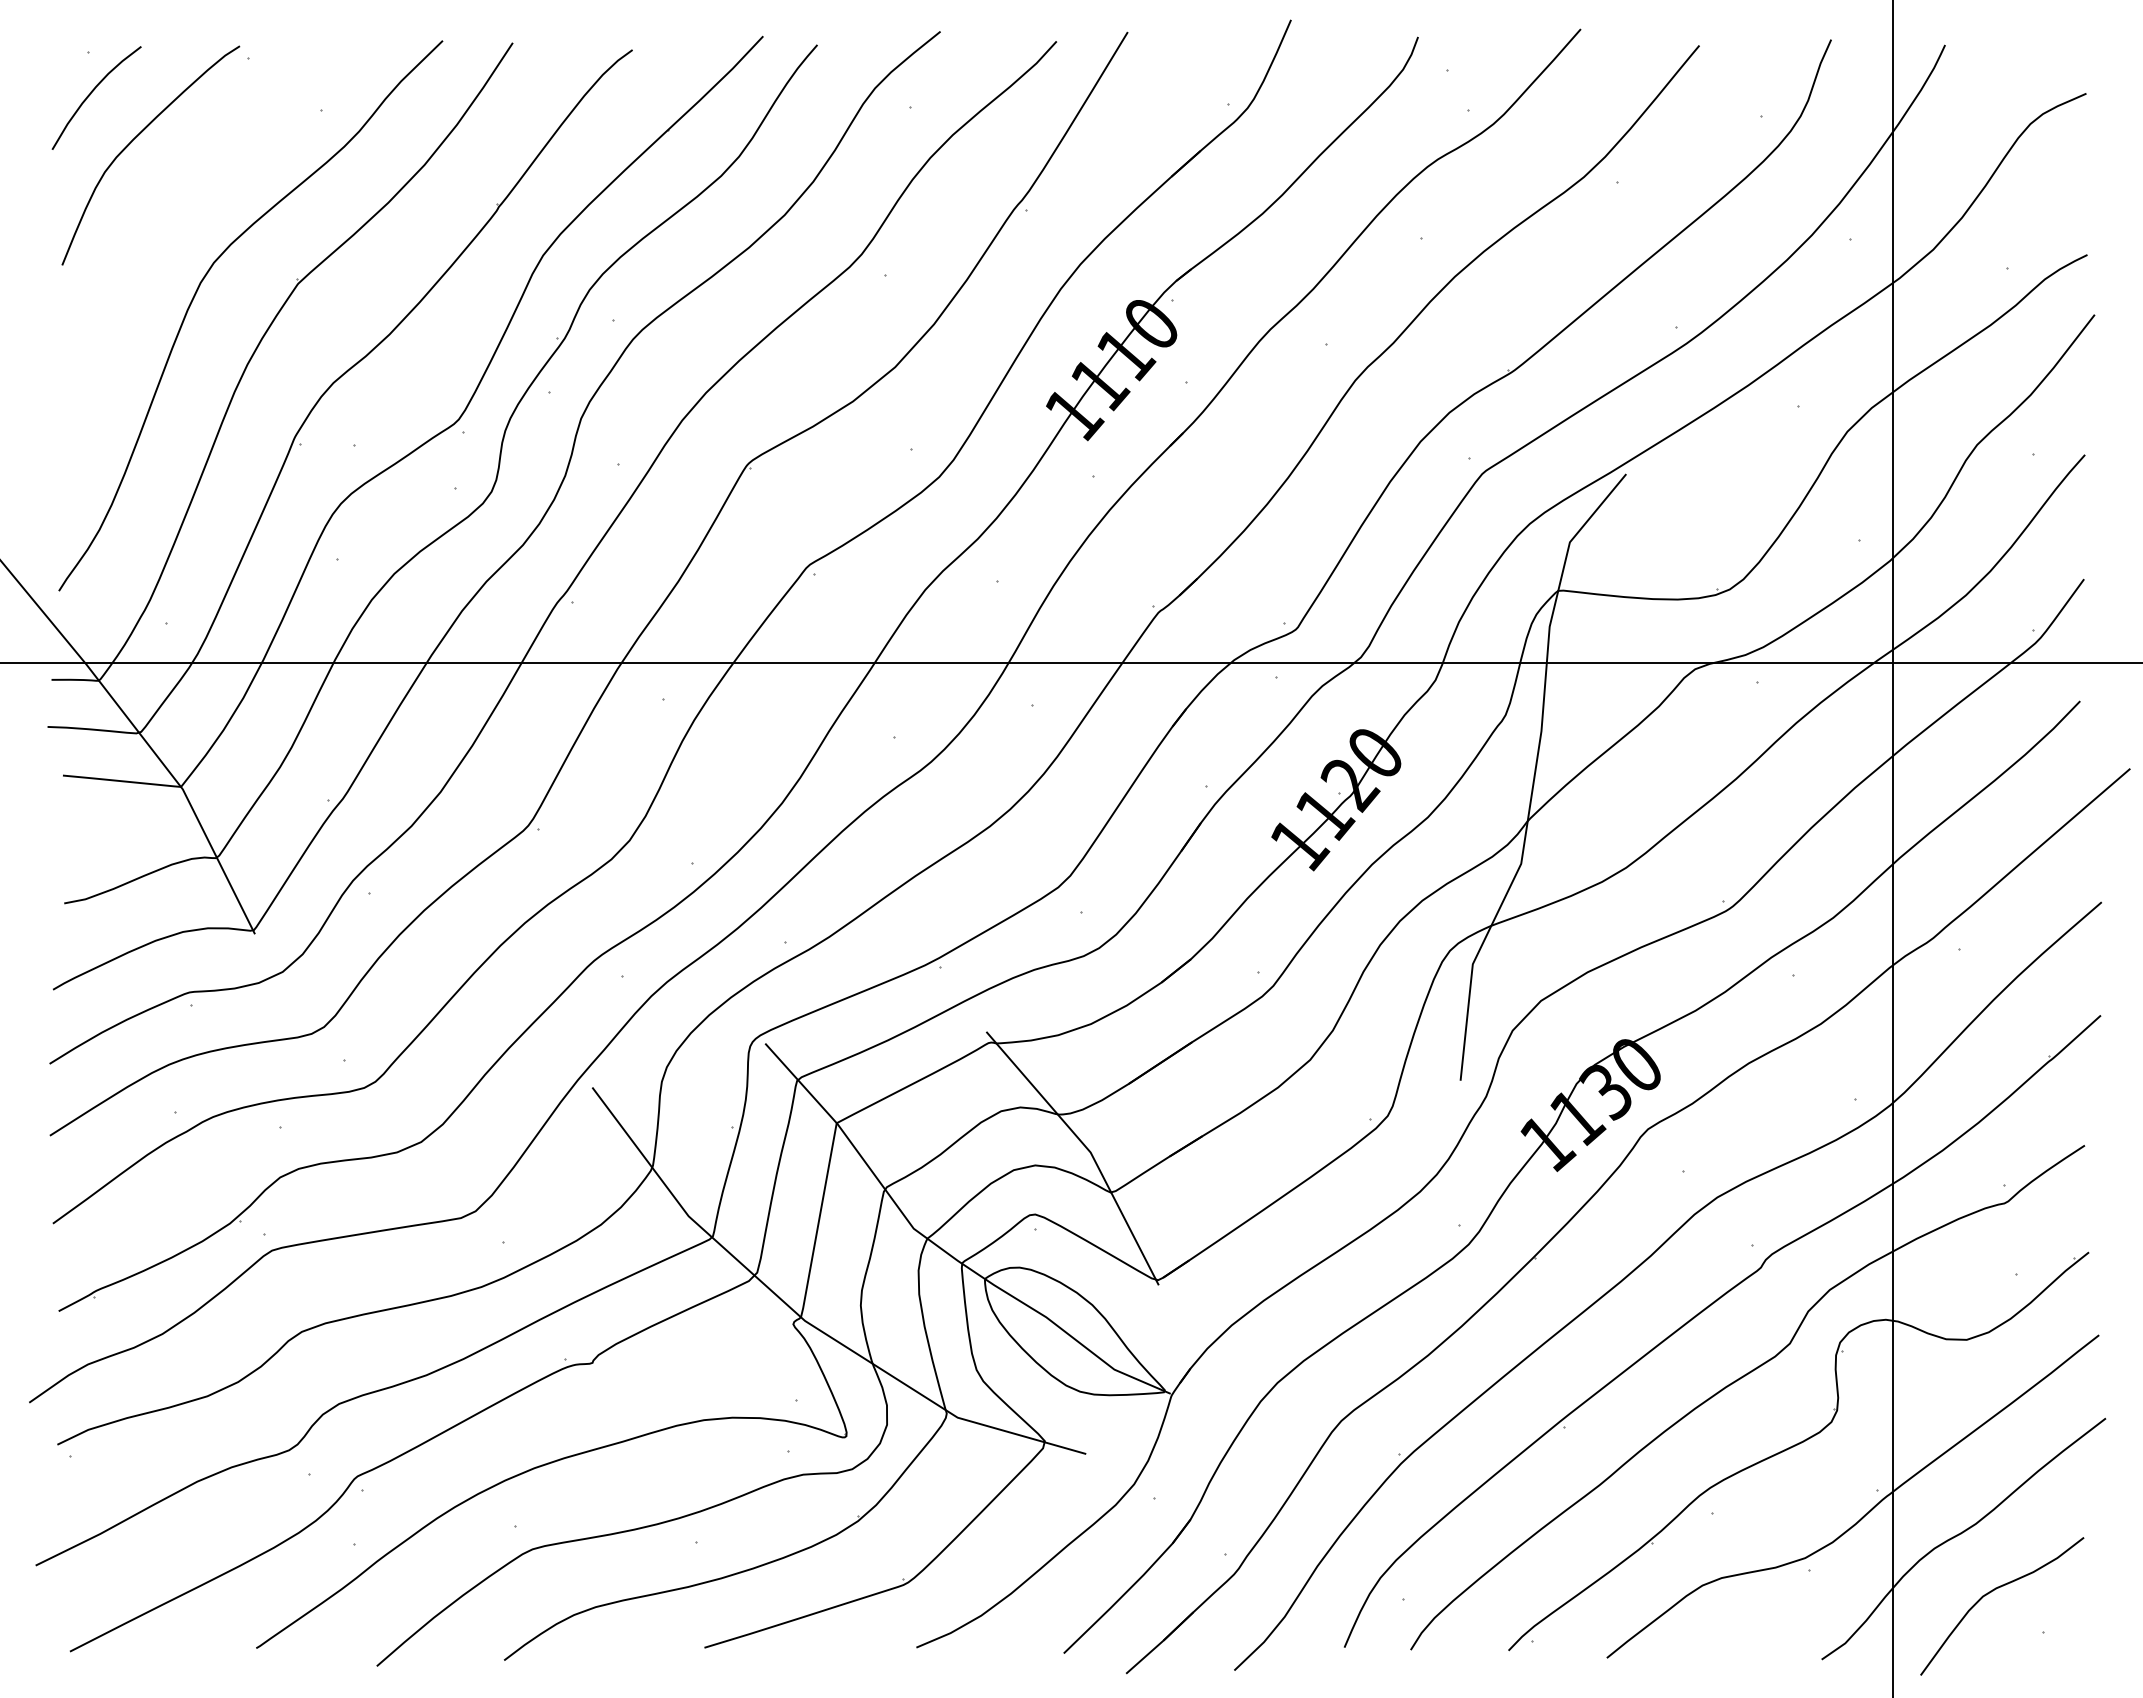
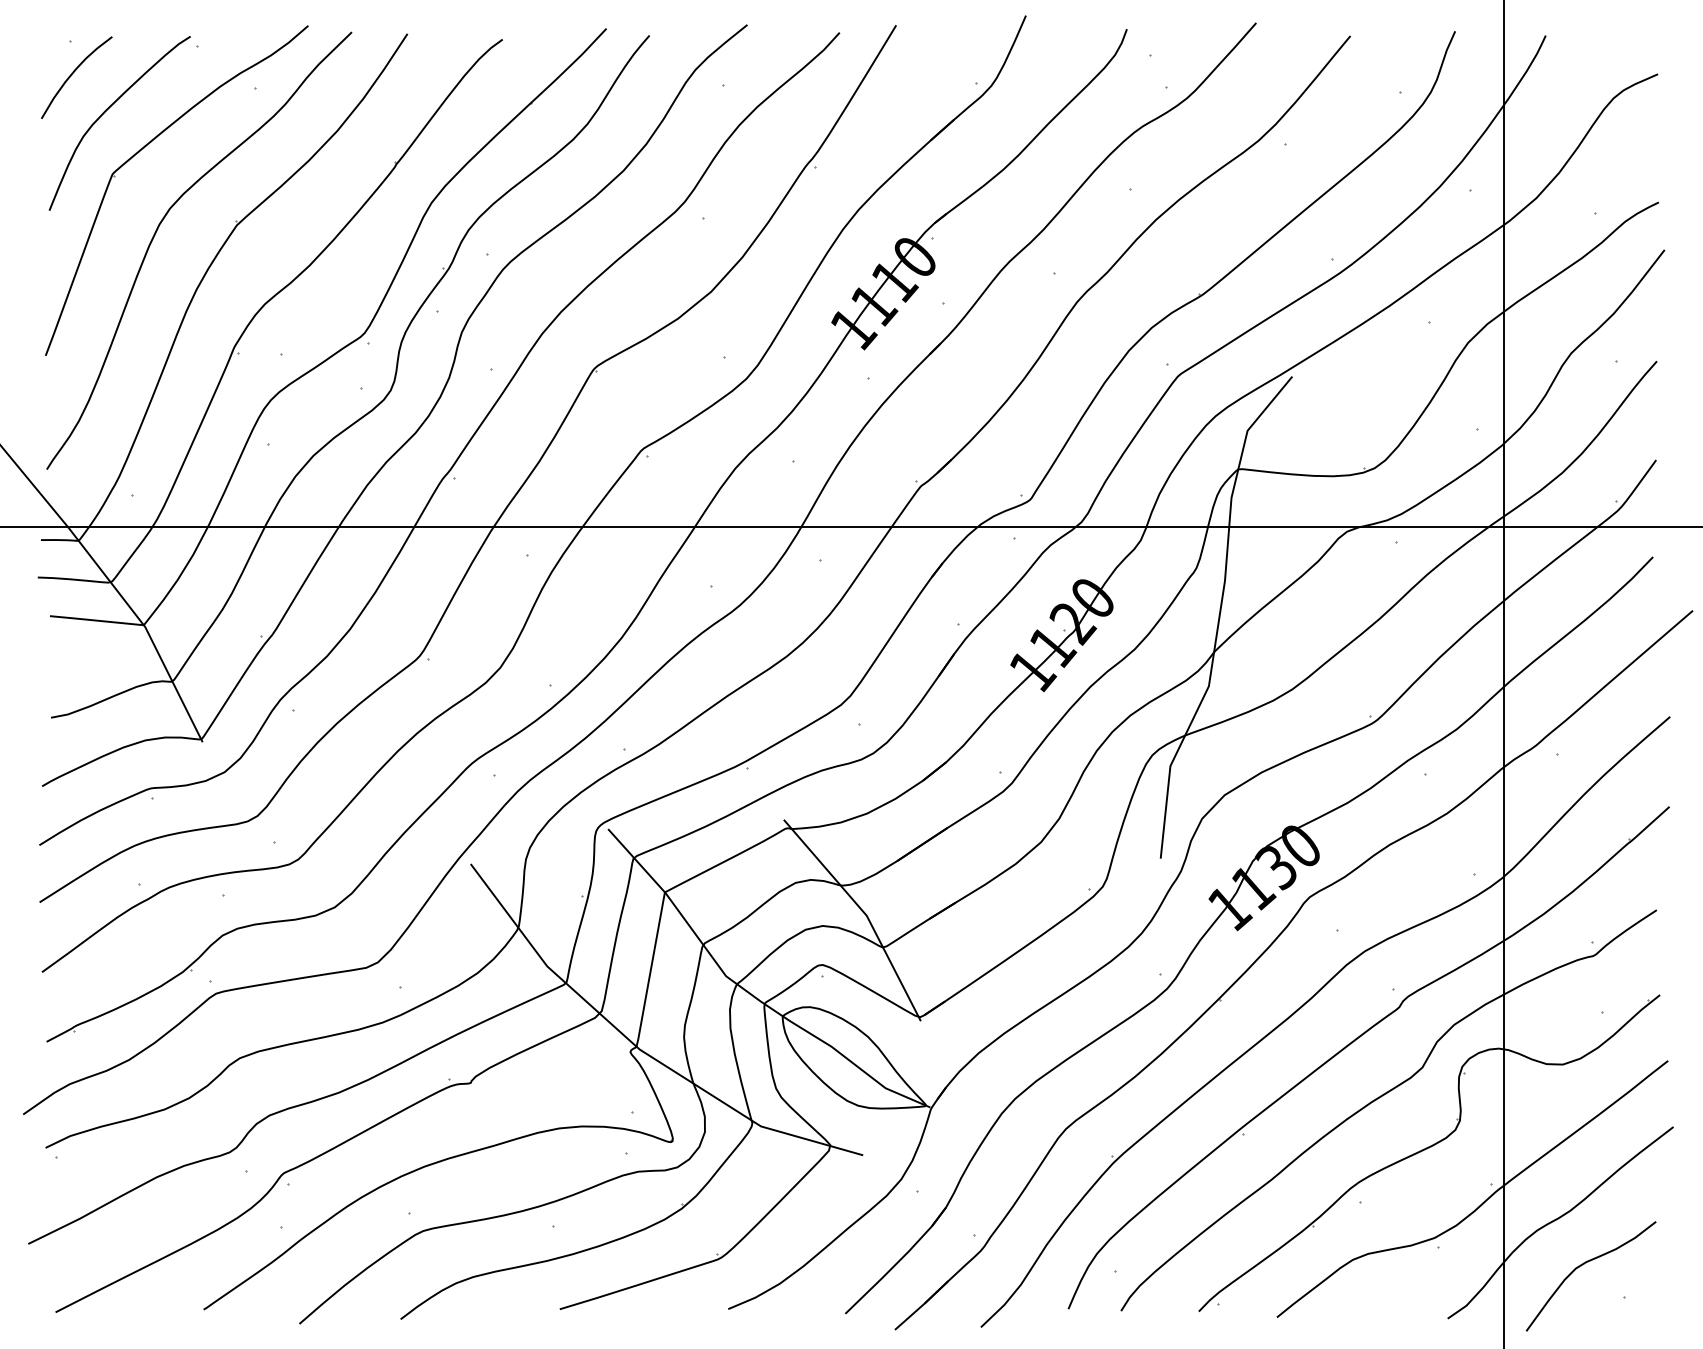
part: (178, 189) -> (141, 150), added

